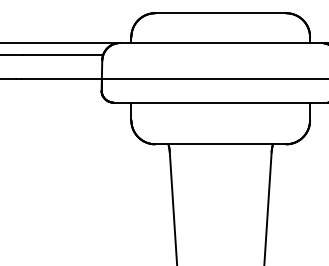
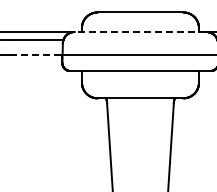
line: (220, 43) -> (140, 32), solid -> dashed
line: (62, 78) -> (36, 55), solid -> dashed

